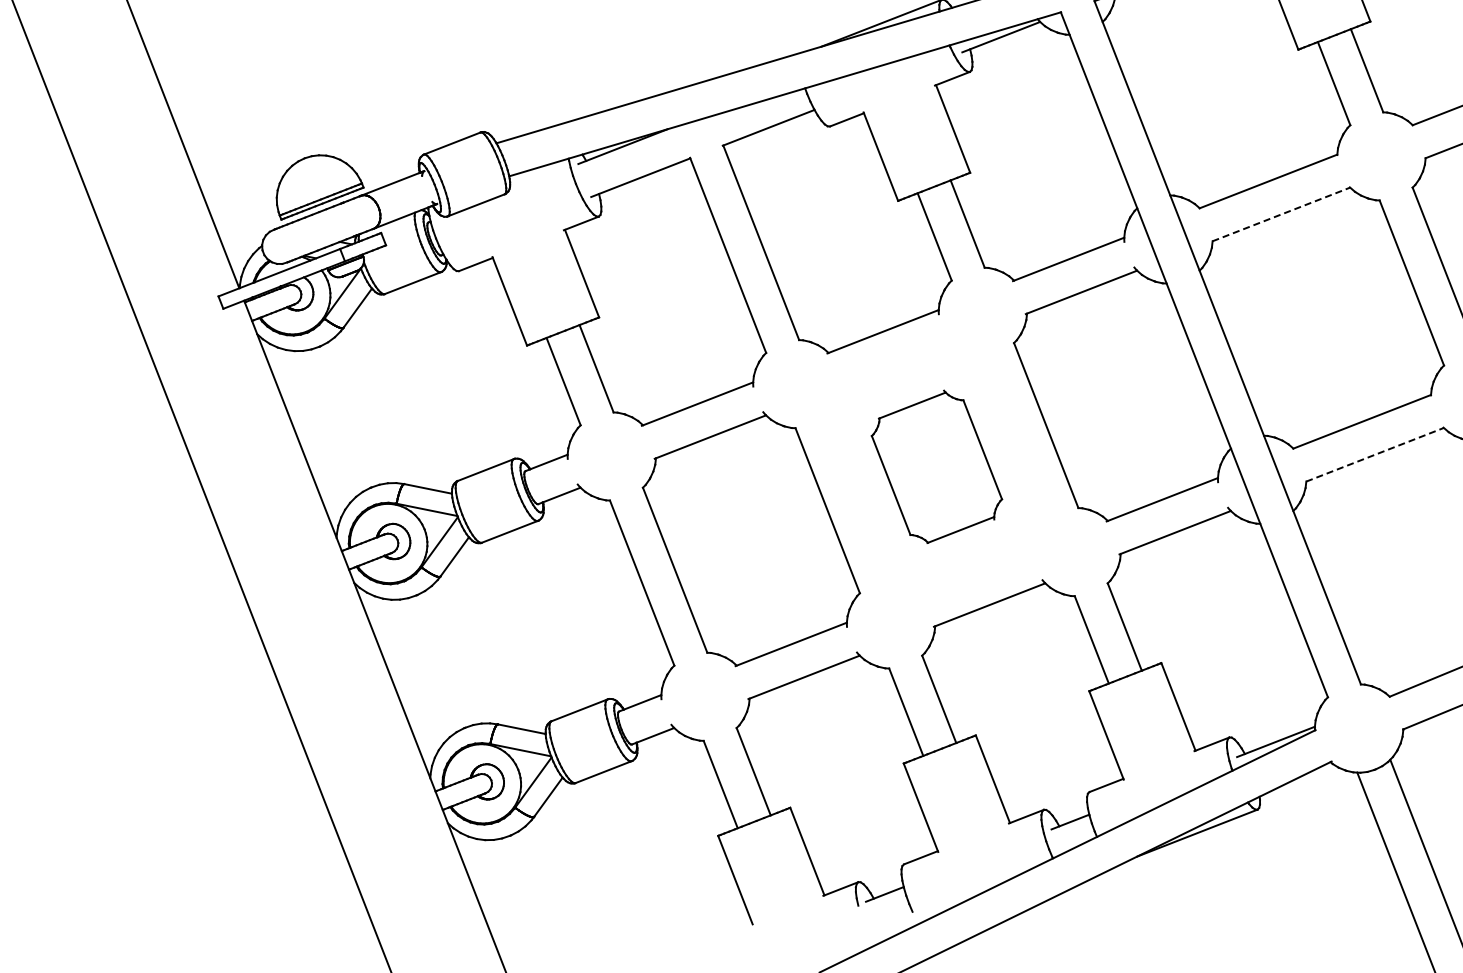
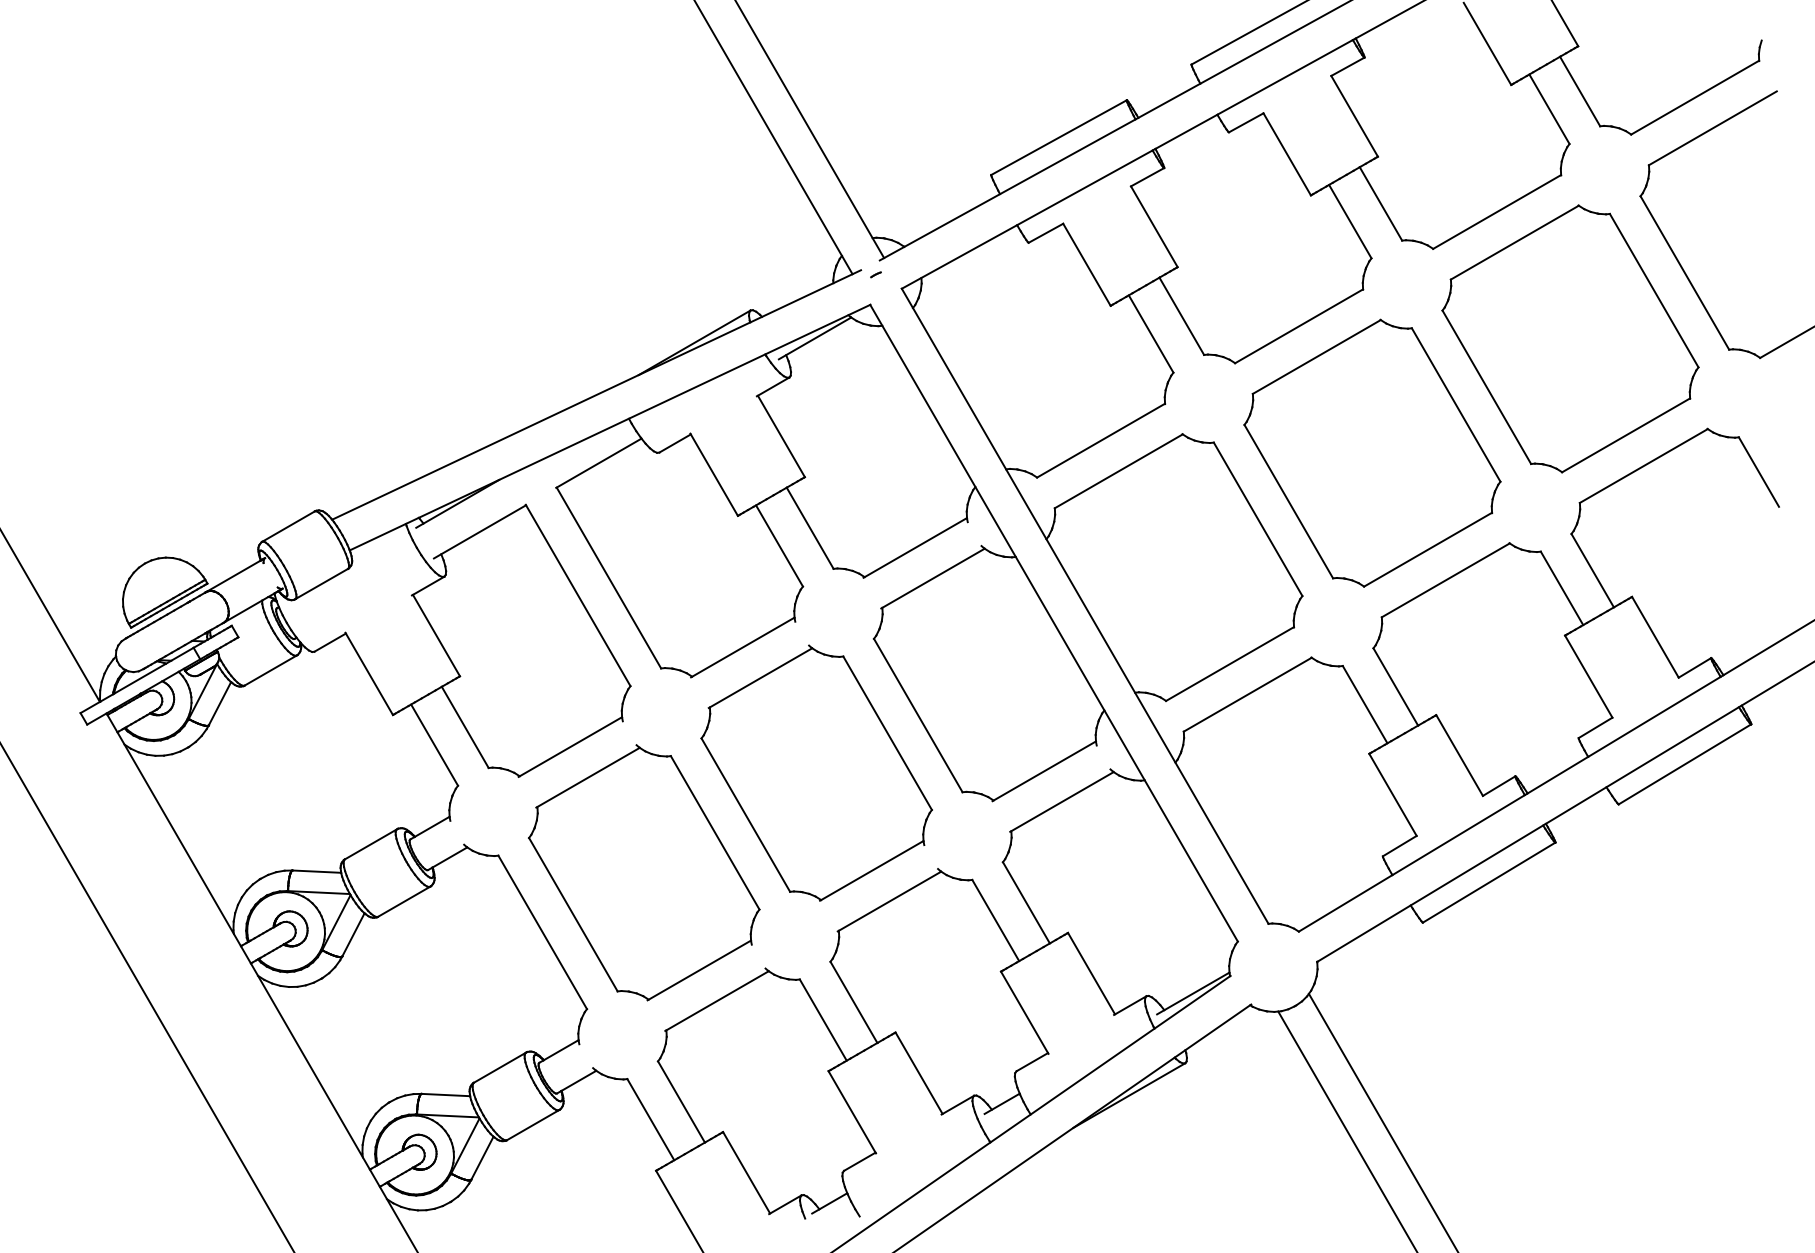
line: (1281, 214) -> (1118, 471), dashed -> solid
line: (1374, 454) -> (1247, 694), dashed -> solid
part: (937, 466) -> (816, 772), size x1.67

